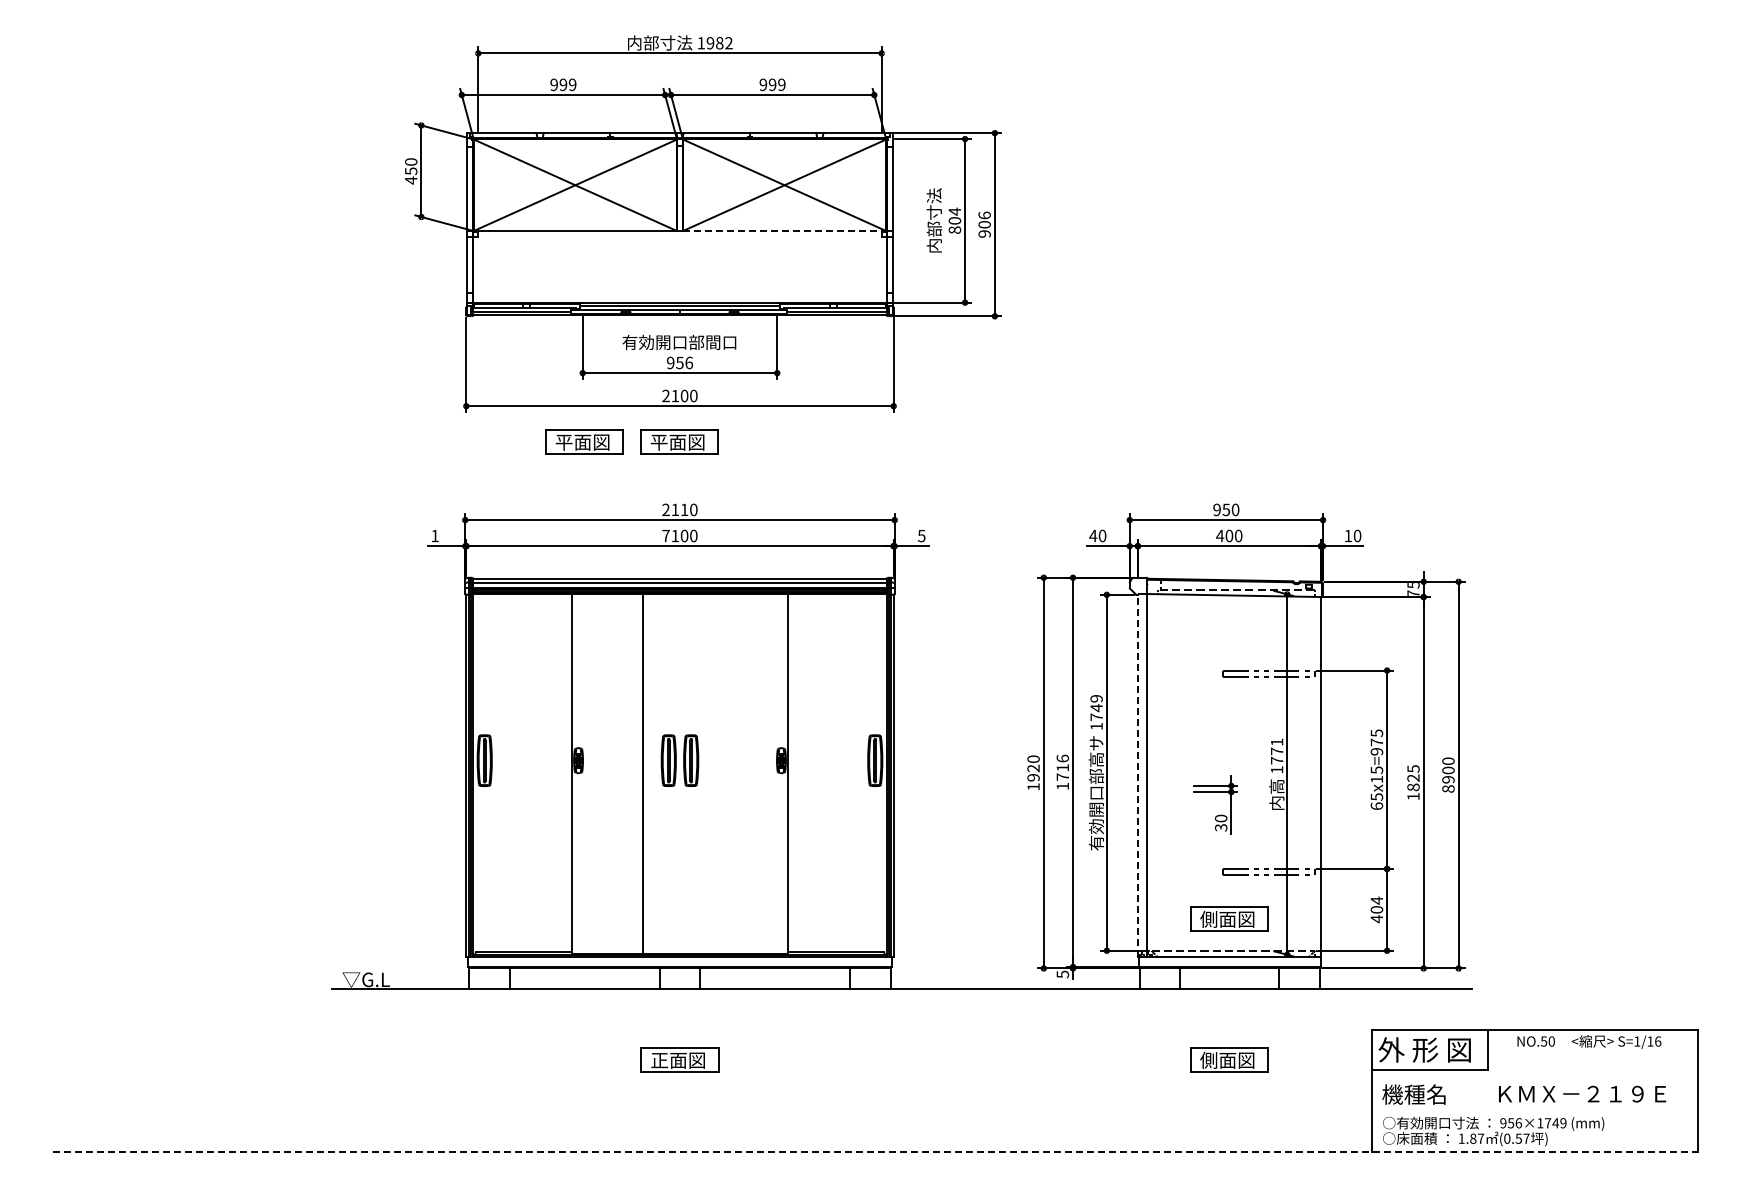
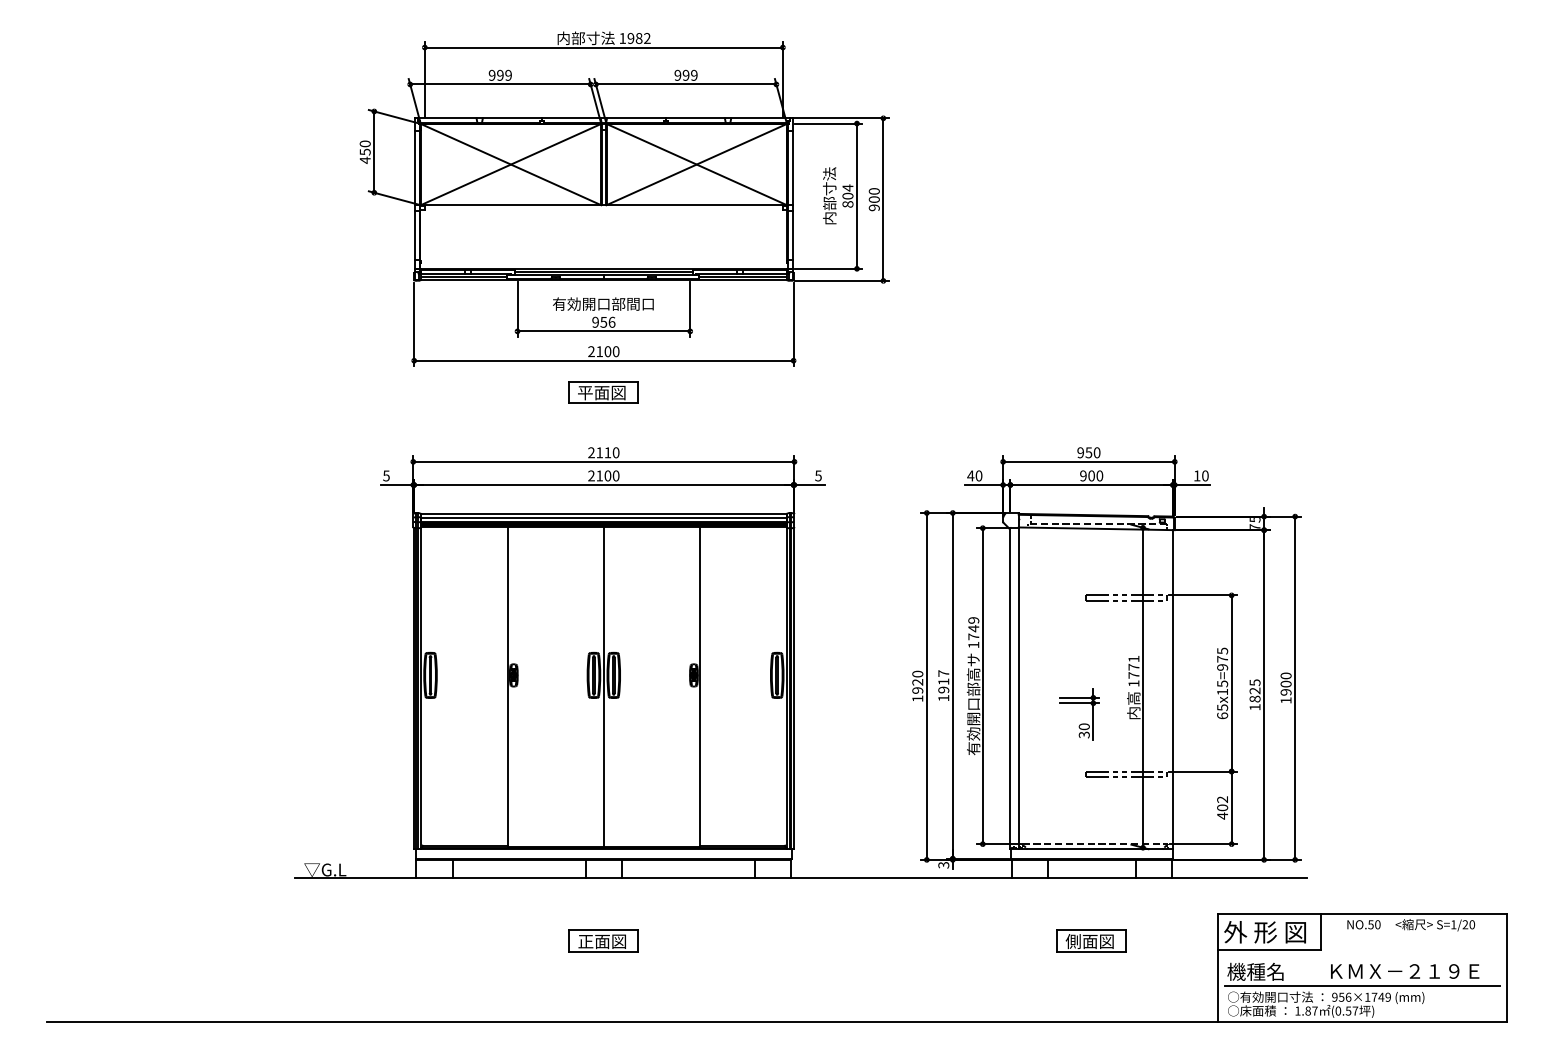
text: (984, 215) -> (874, 191), 906 -> 900
line: (784, 231) -> (696, 205), dashed -> solid
part: (584, 441) -> (519, 392), removed
text: (665, 535) -> (591, 475), 7100 -> 2100
text: (1220, 535) -> (1083, 475), 400 -> 900
text: (434, 536) -> (385, 476), 1 -> 5
text: (1062, 767) -> (943, 681), 1716 -> 1917
line: (643, 774) -> (604, 687), moved
line: (1137, 775) -> (1010, 688), dashed -> solid
text: (1448, 788) -> (1286, 700), 8900 -> 1900
text: (1376, 900) -> (1222, 799), 404 -> 402
part: (1229, 918) -> (1091, 815), removed
text: (1062, 973) -> (943, 864), 5 -> 3
text: (1654, 1041) -> (1469, 924), S=1/16 -> S=1/20
line: (1534, 1110) -> (1362, 985), added
line: (875, 1151) -> (777, 1022), dashed -> solid

